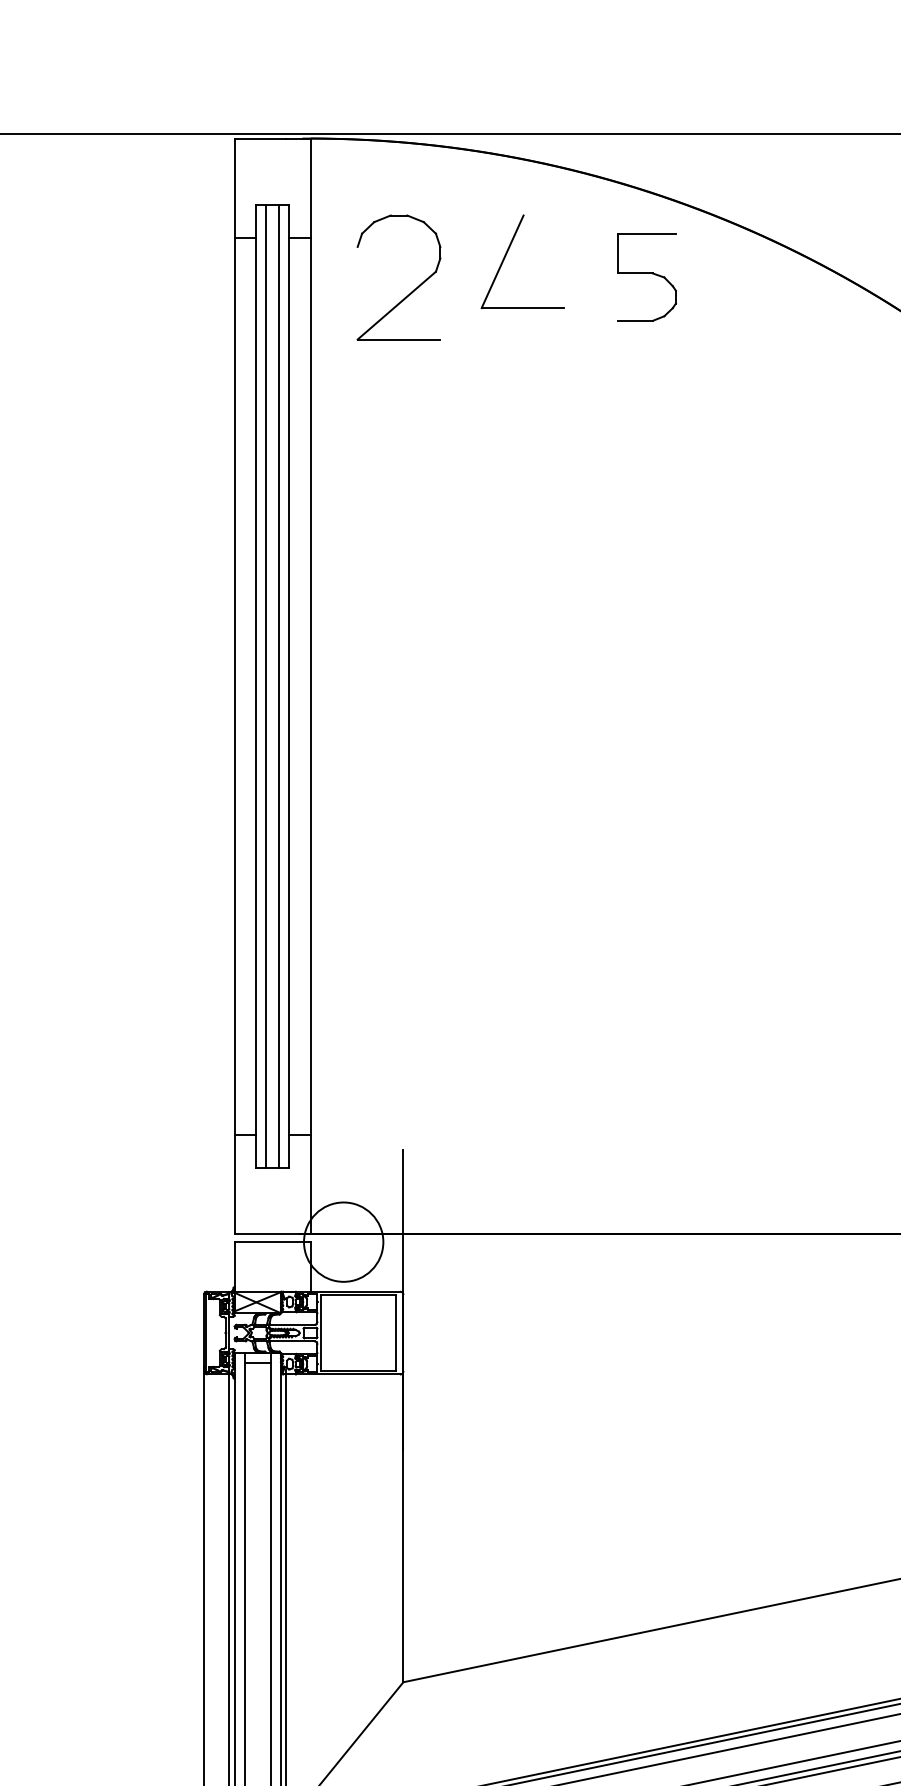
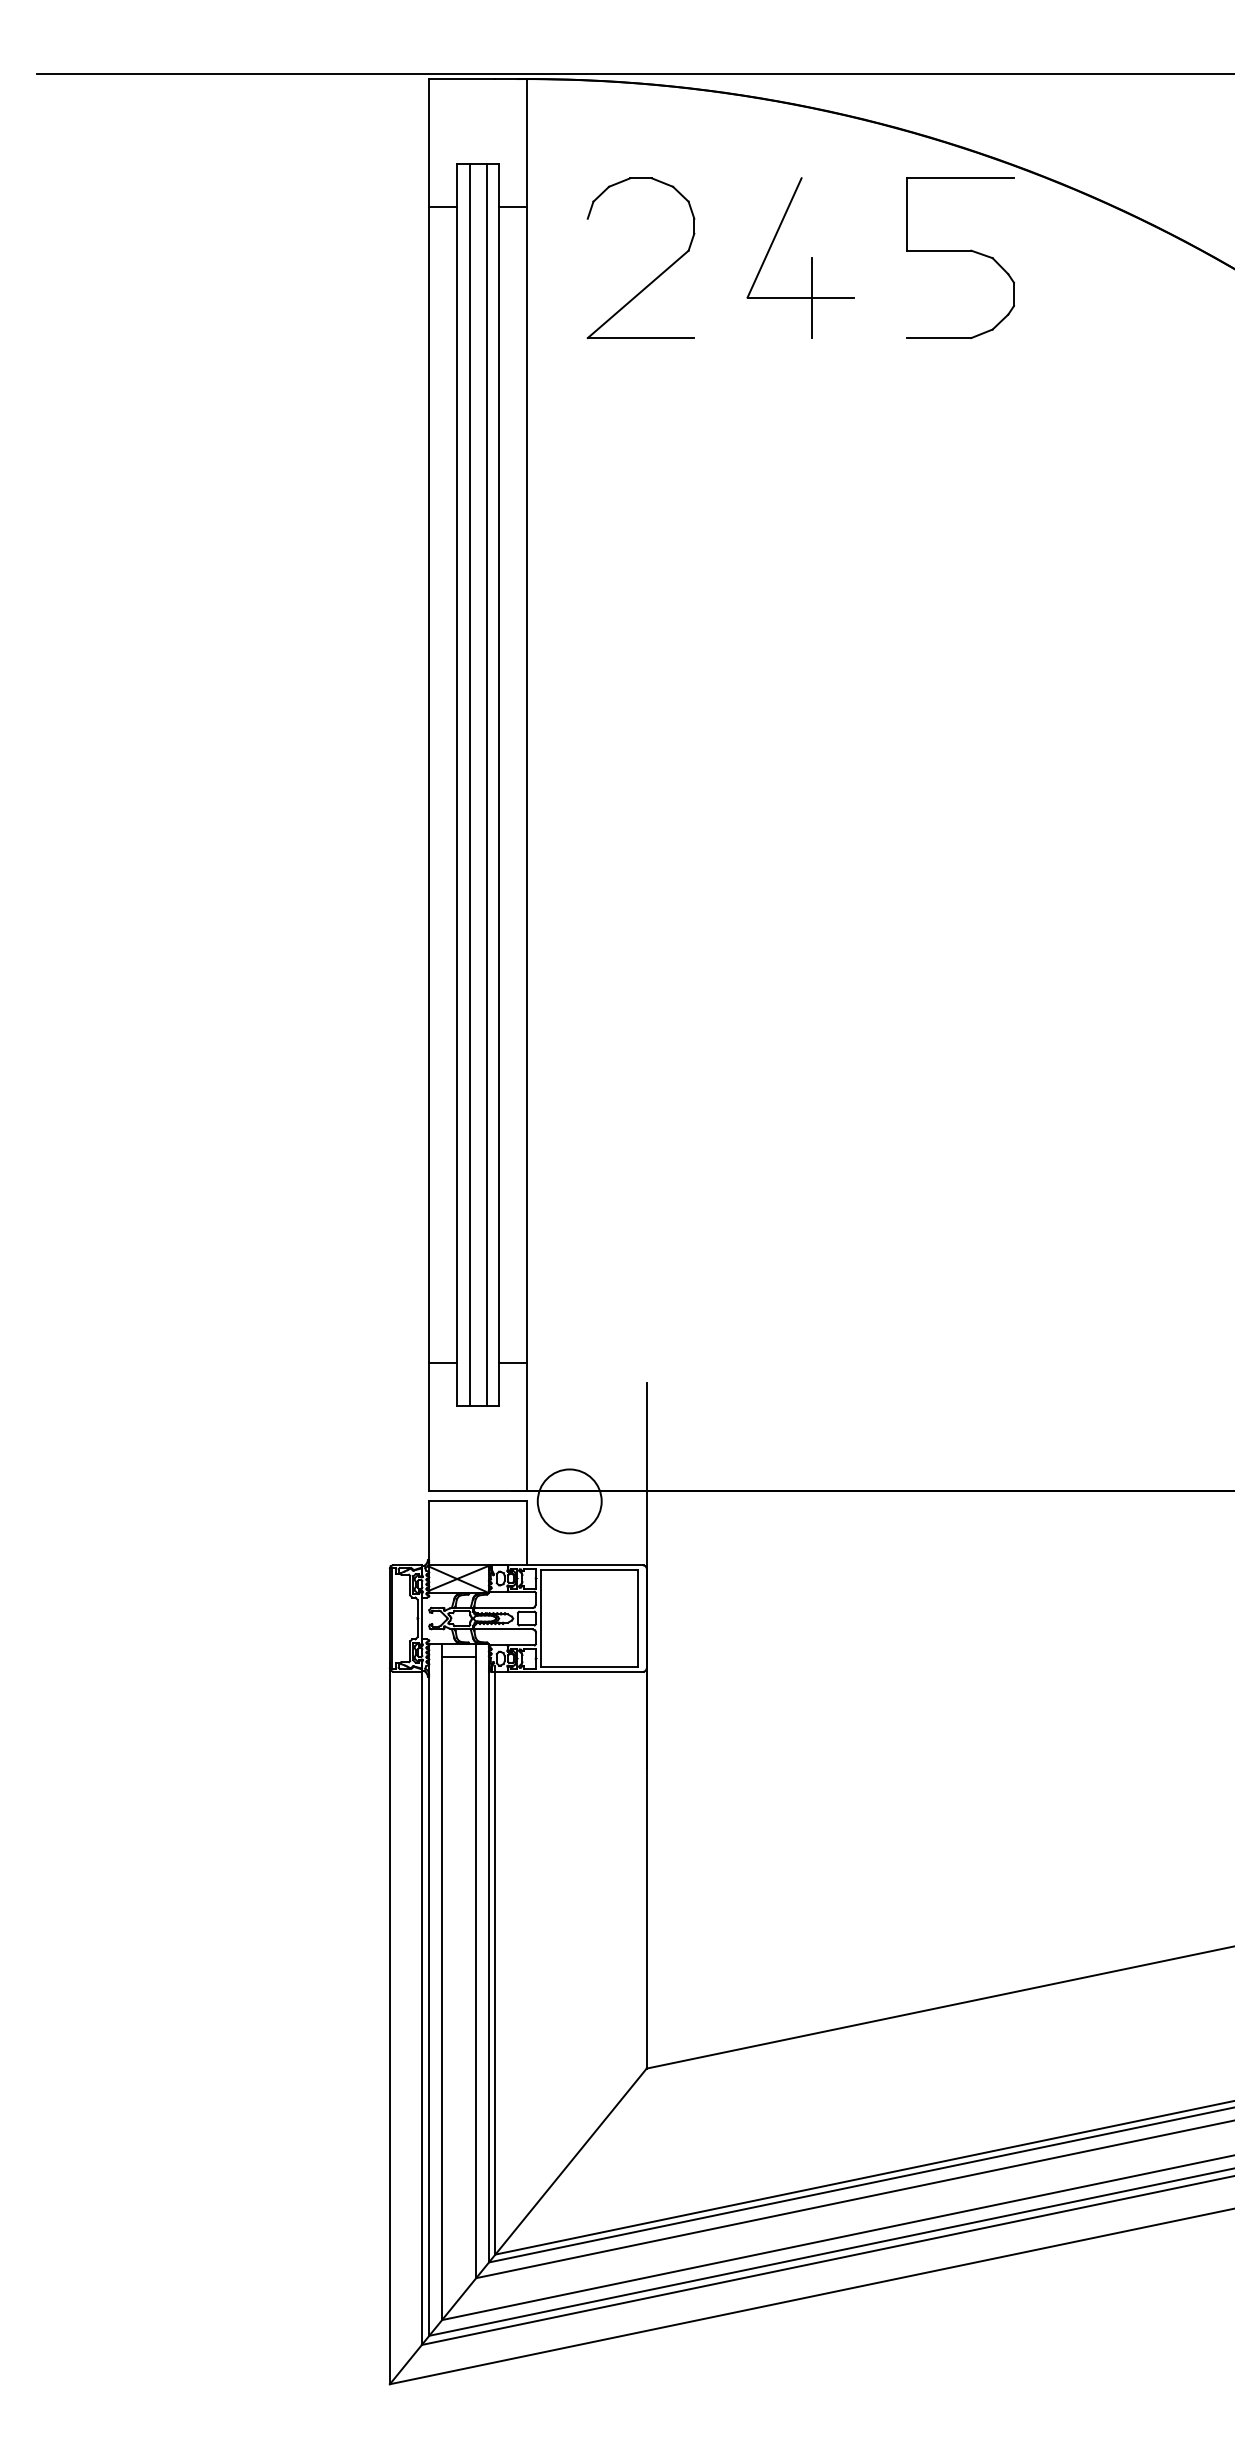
part: (646, 277) -> (960, 257), size x1.43
line: (531, 308) -> (811, 298), added
circle: (343, 1242) -> (569, 1501), size x0.62

